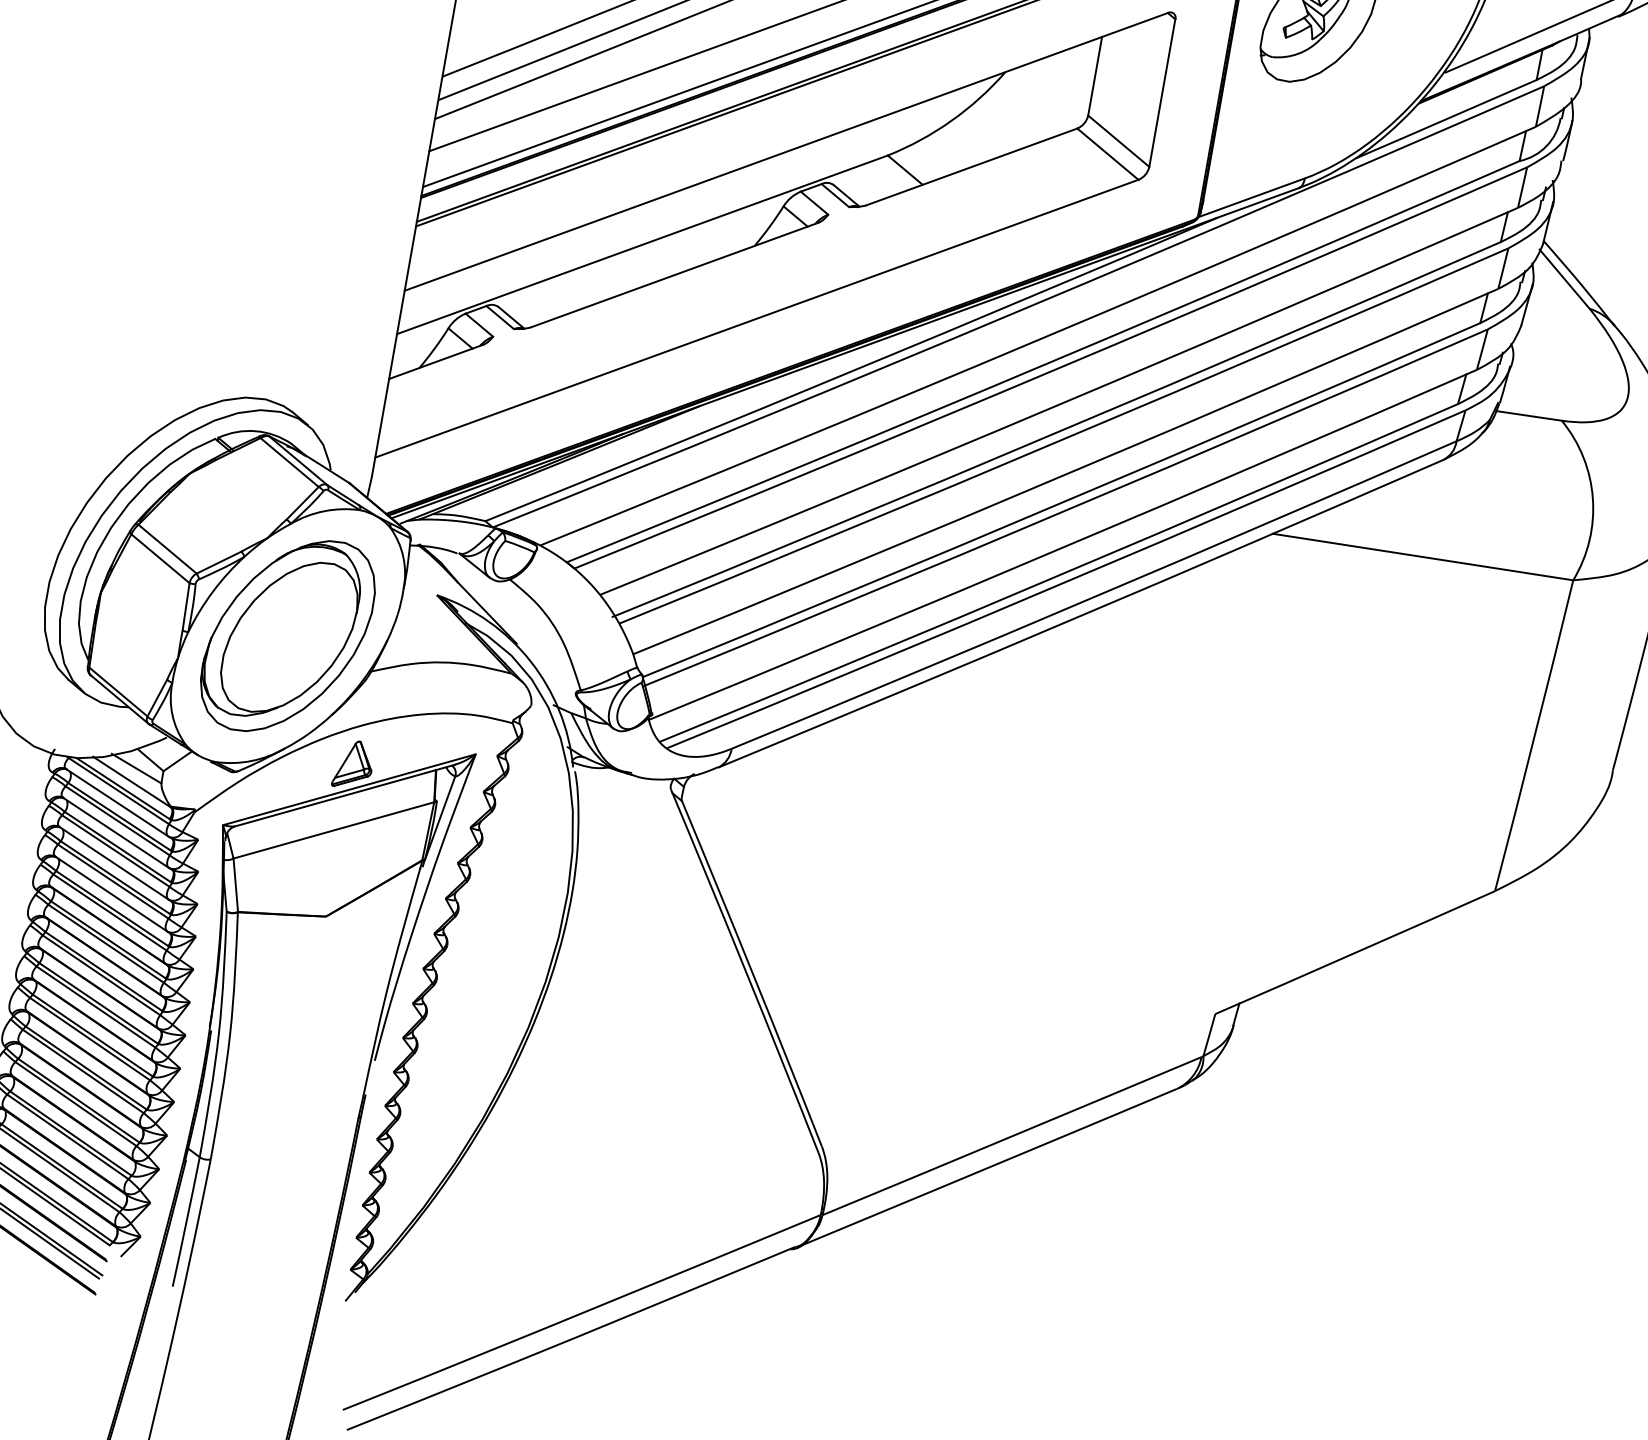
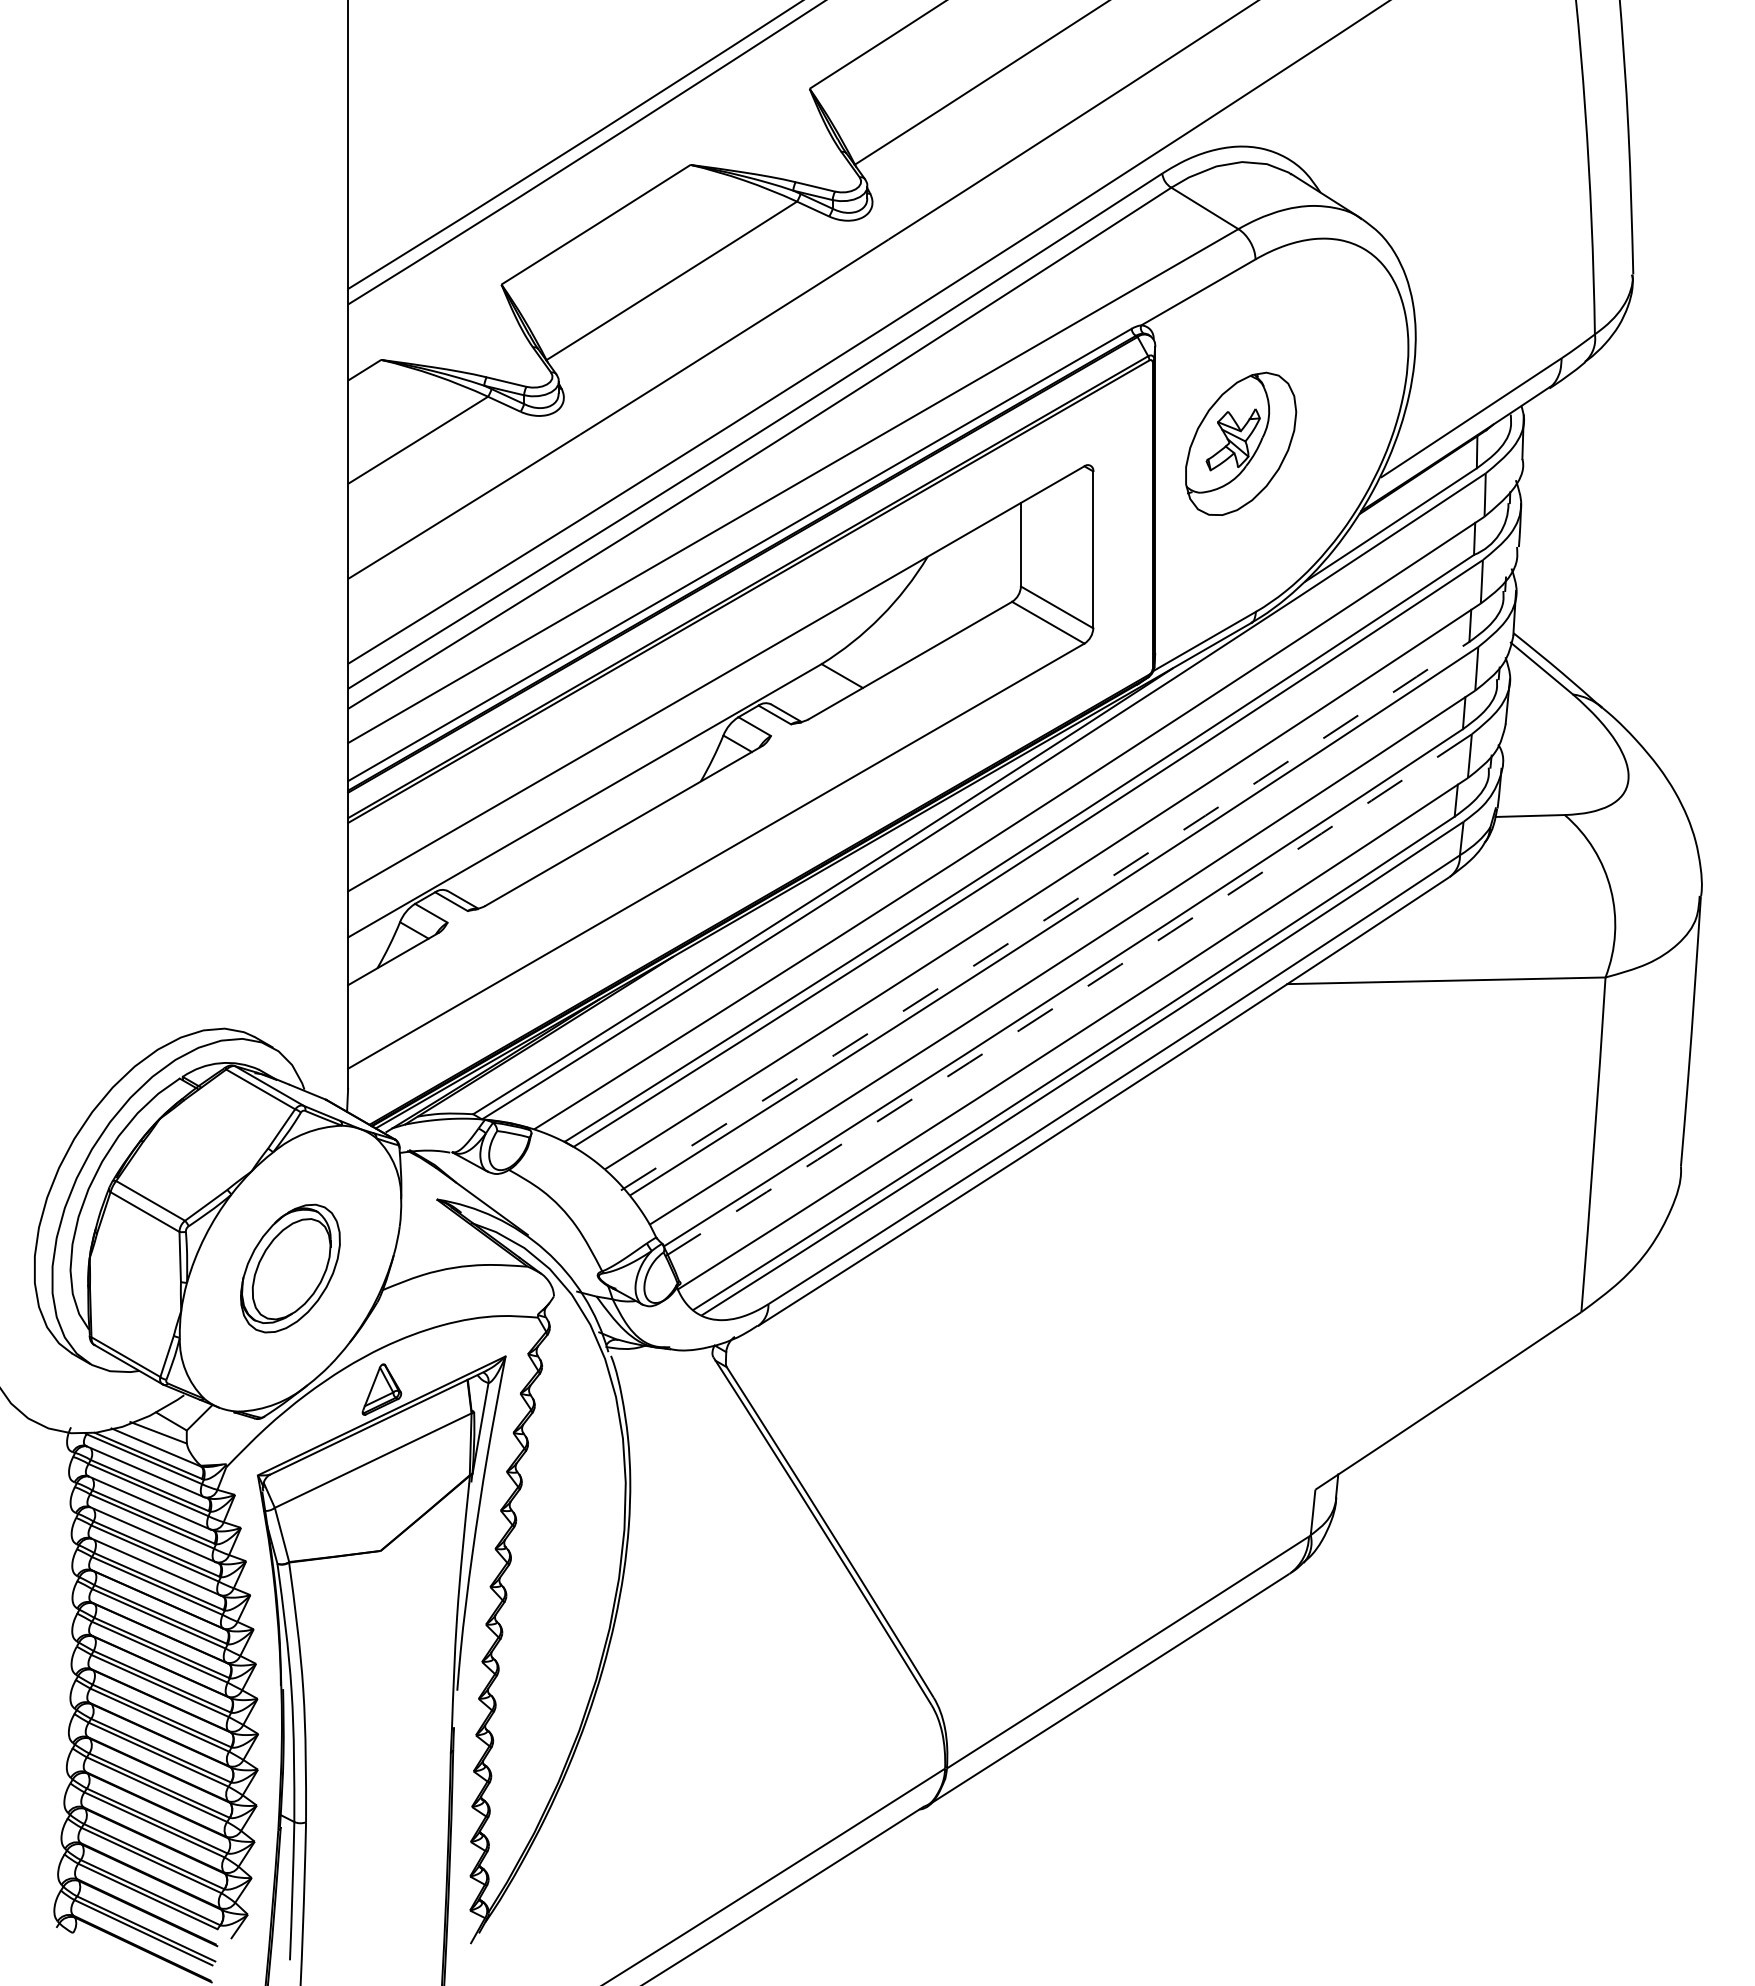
arc: (1057, 432) -> (1046, 918), solid -> dashed
arc: (1066, 510) -> (1070, 997), solid -> dashed
part: (287, 635) -> (290, 1268), size x0.6

